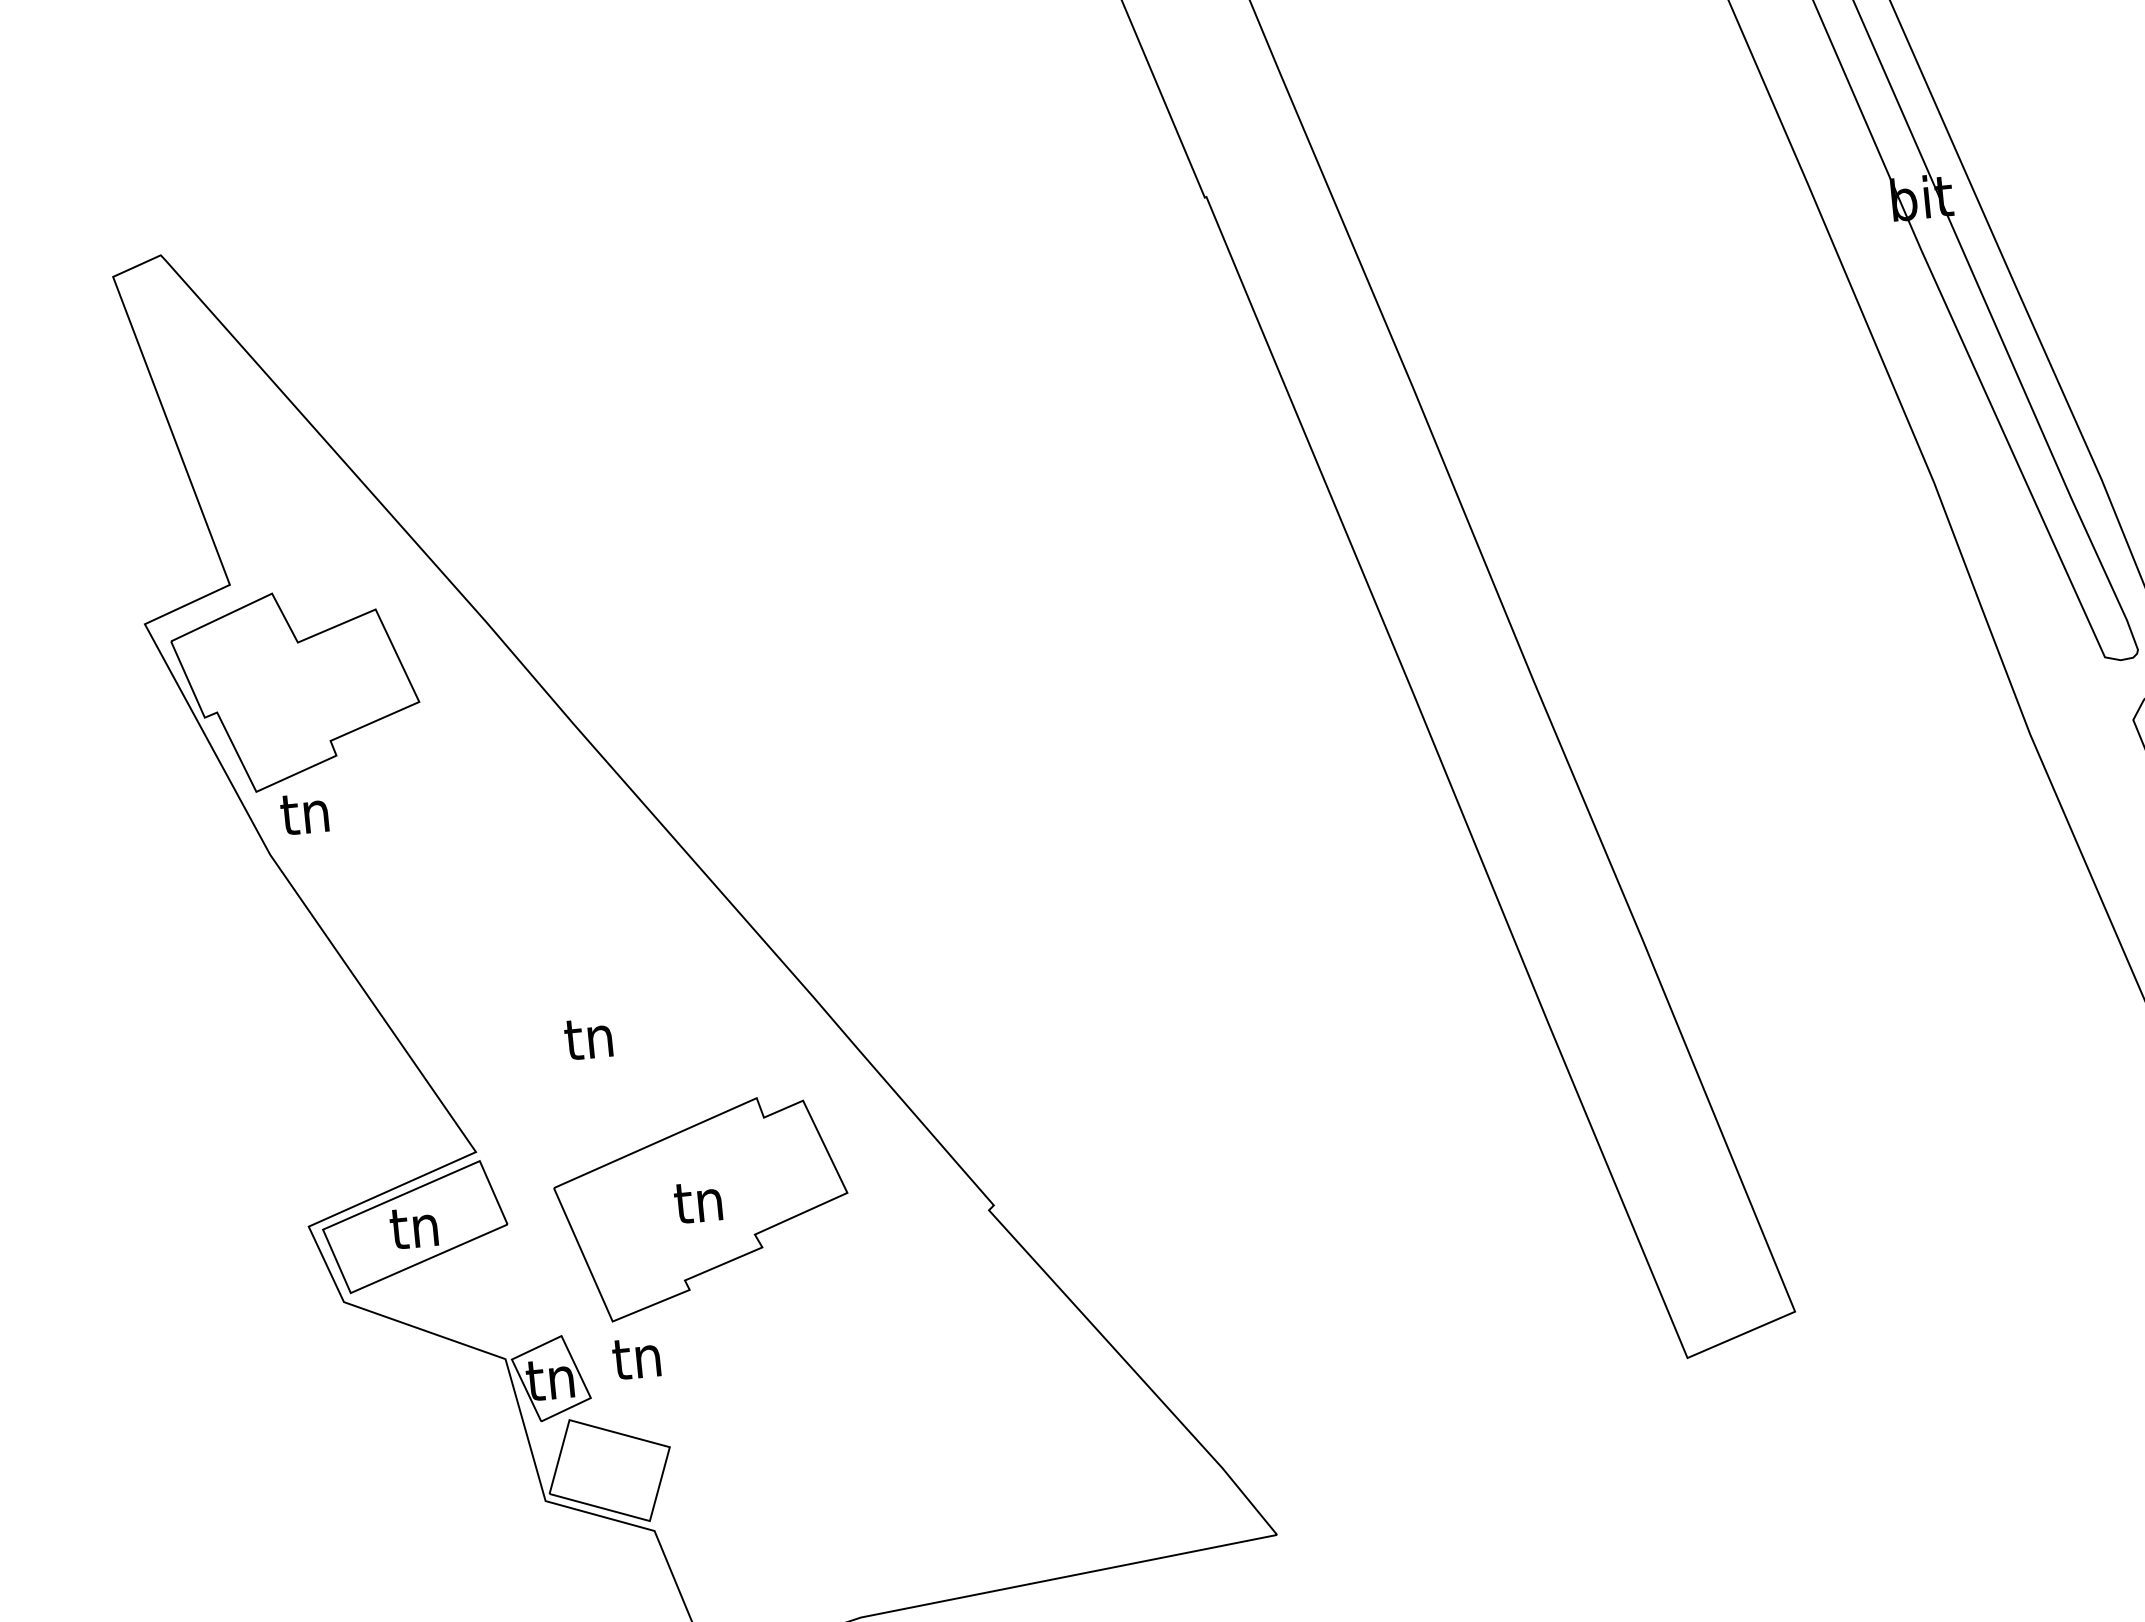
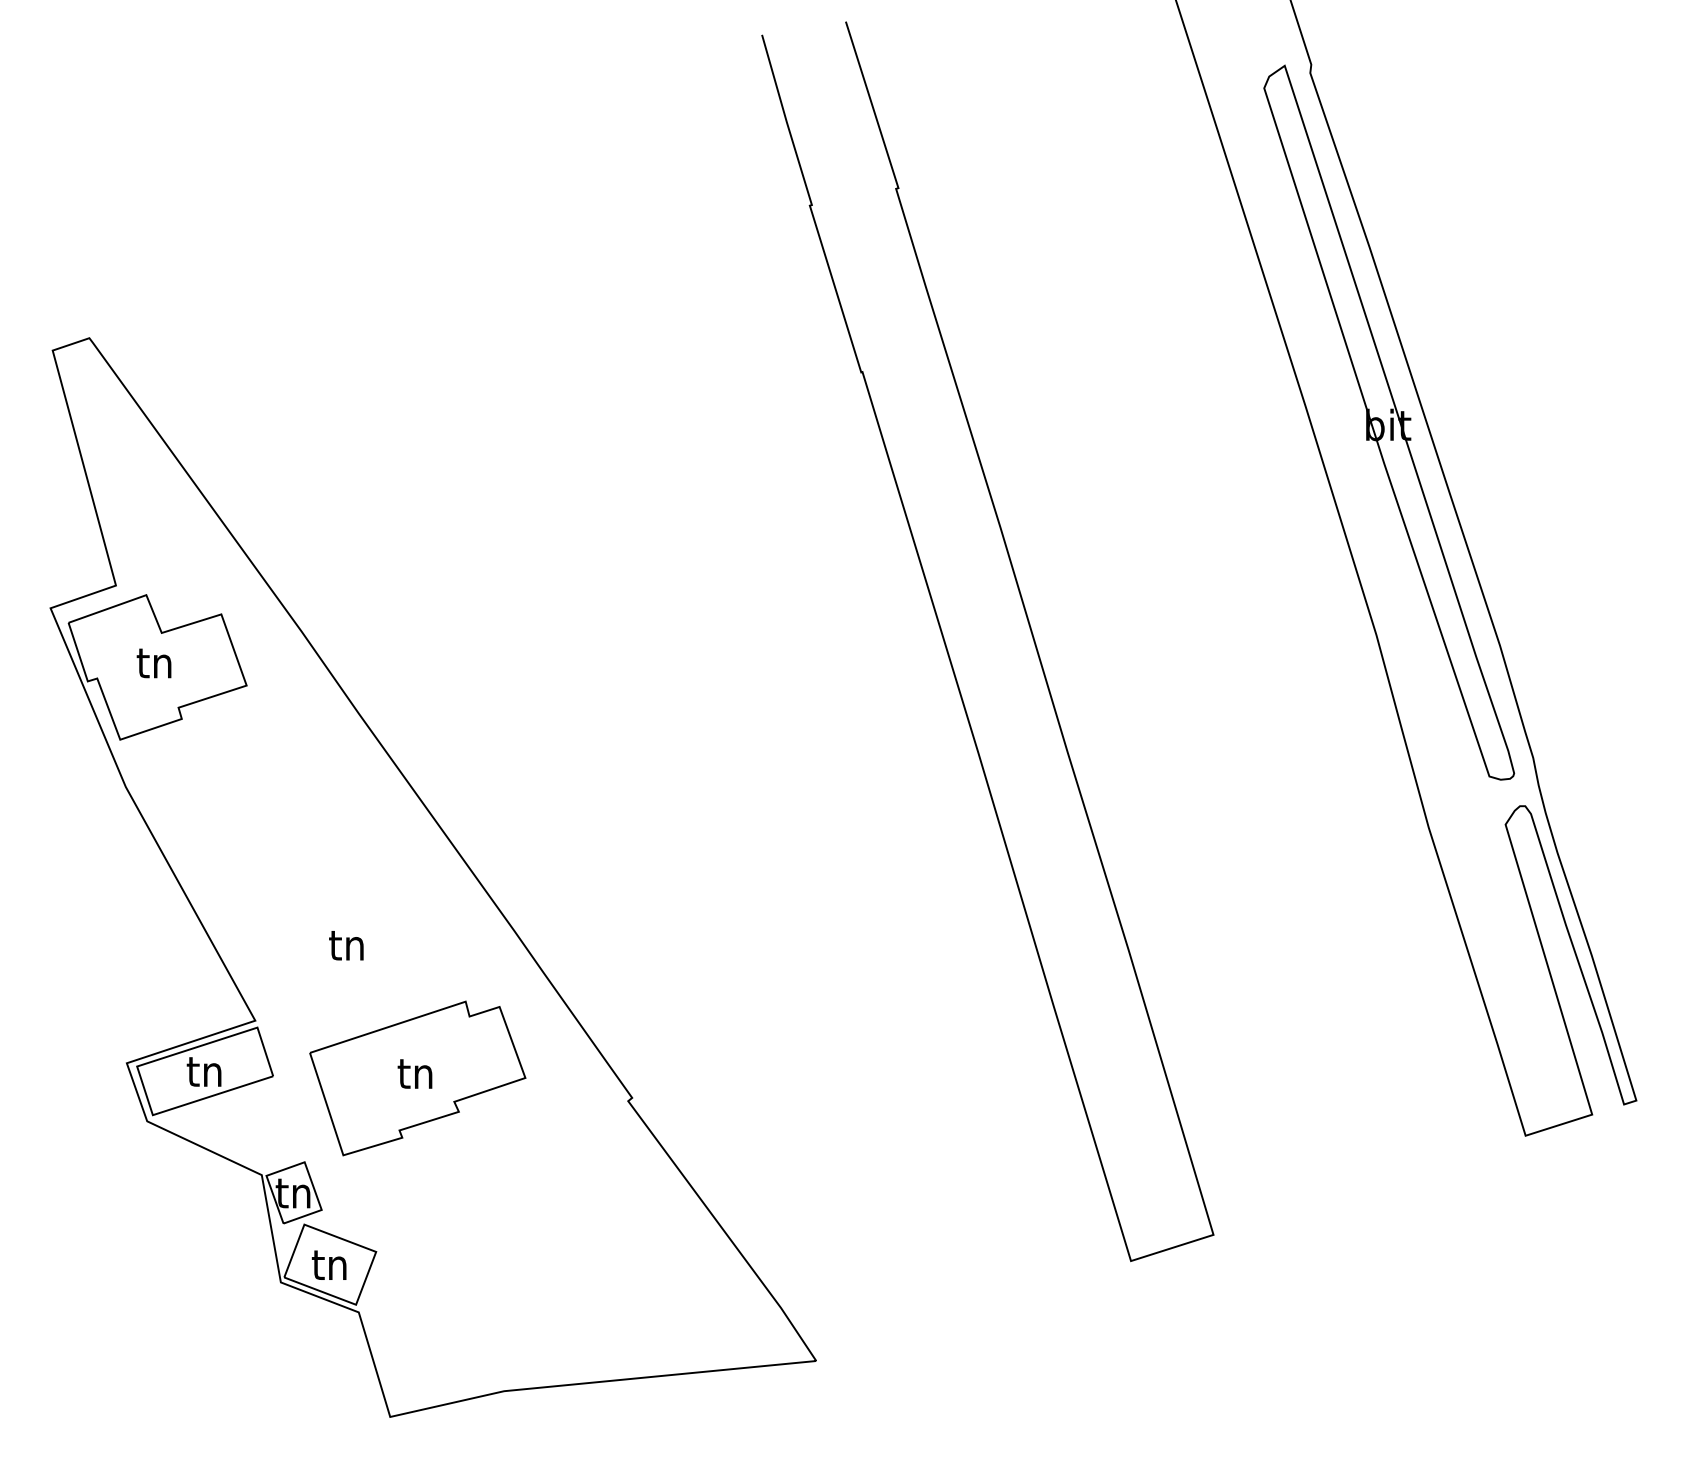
text: (303, 814) -> (153, 663), moved
text: (635, 1357) -> (328, 1264), moved

